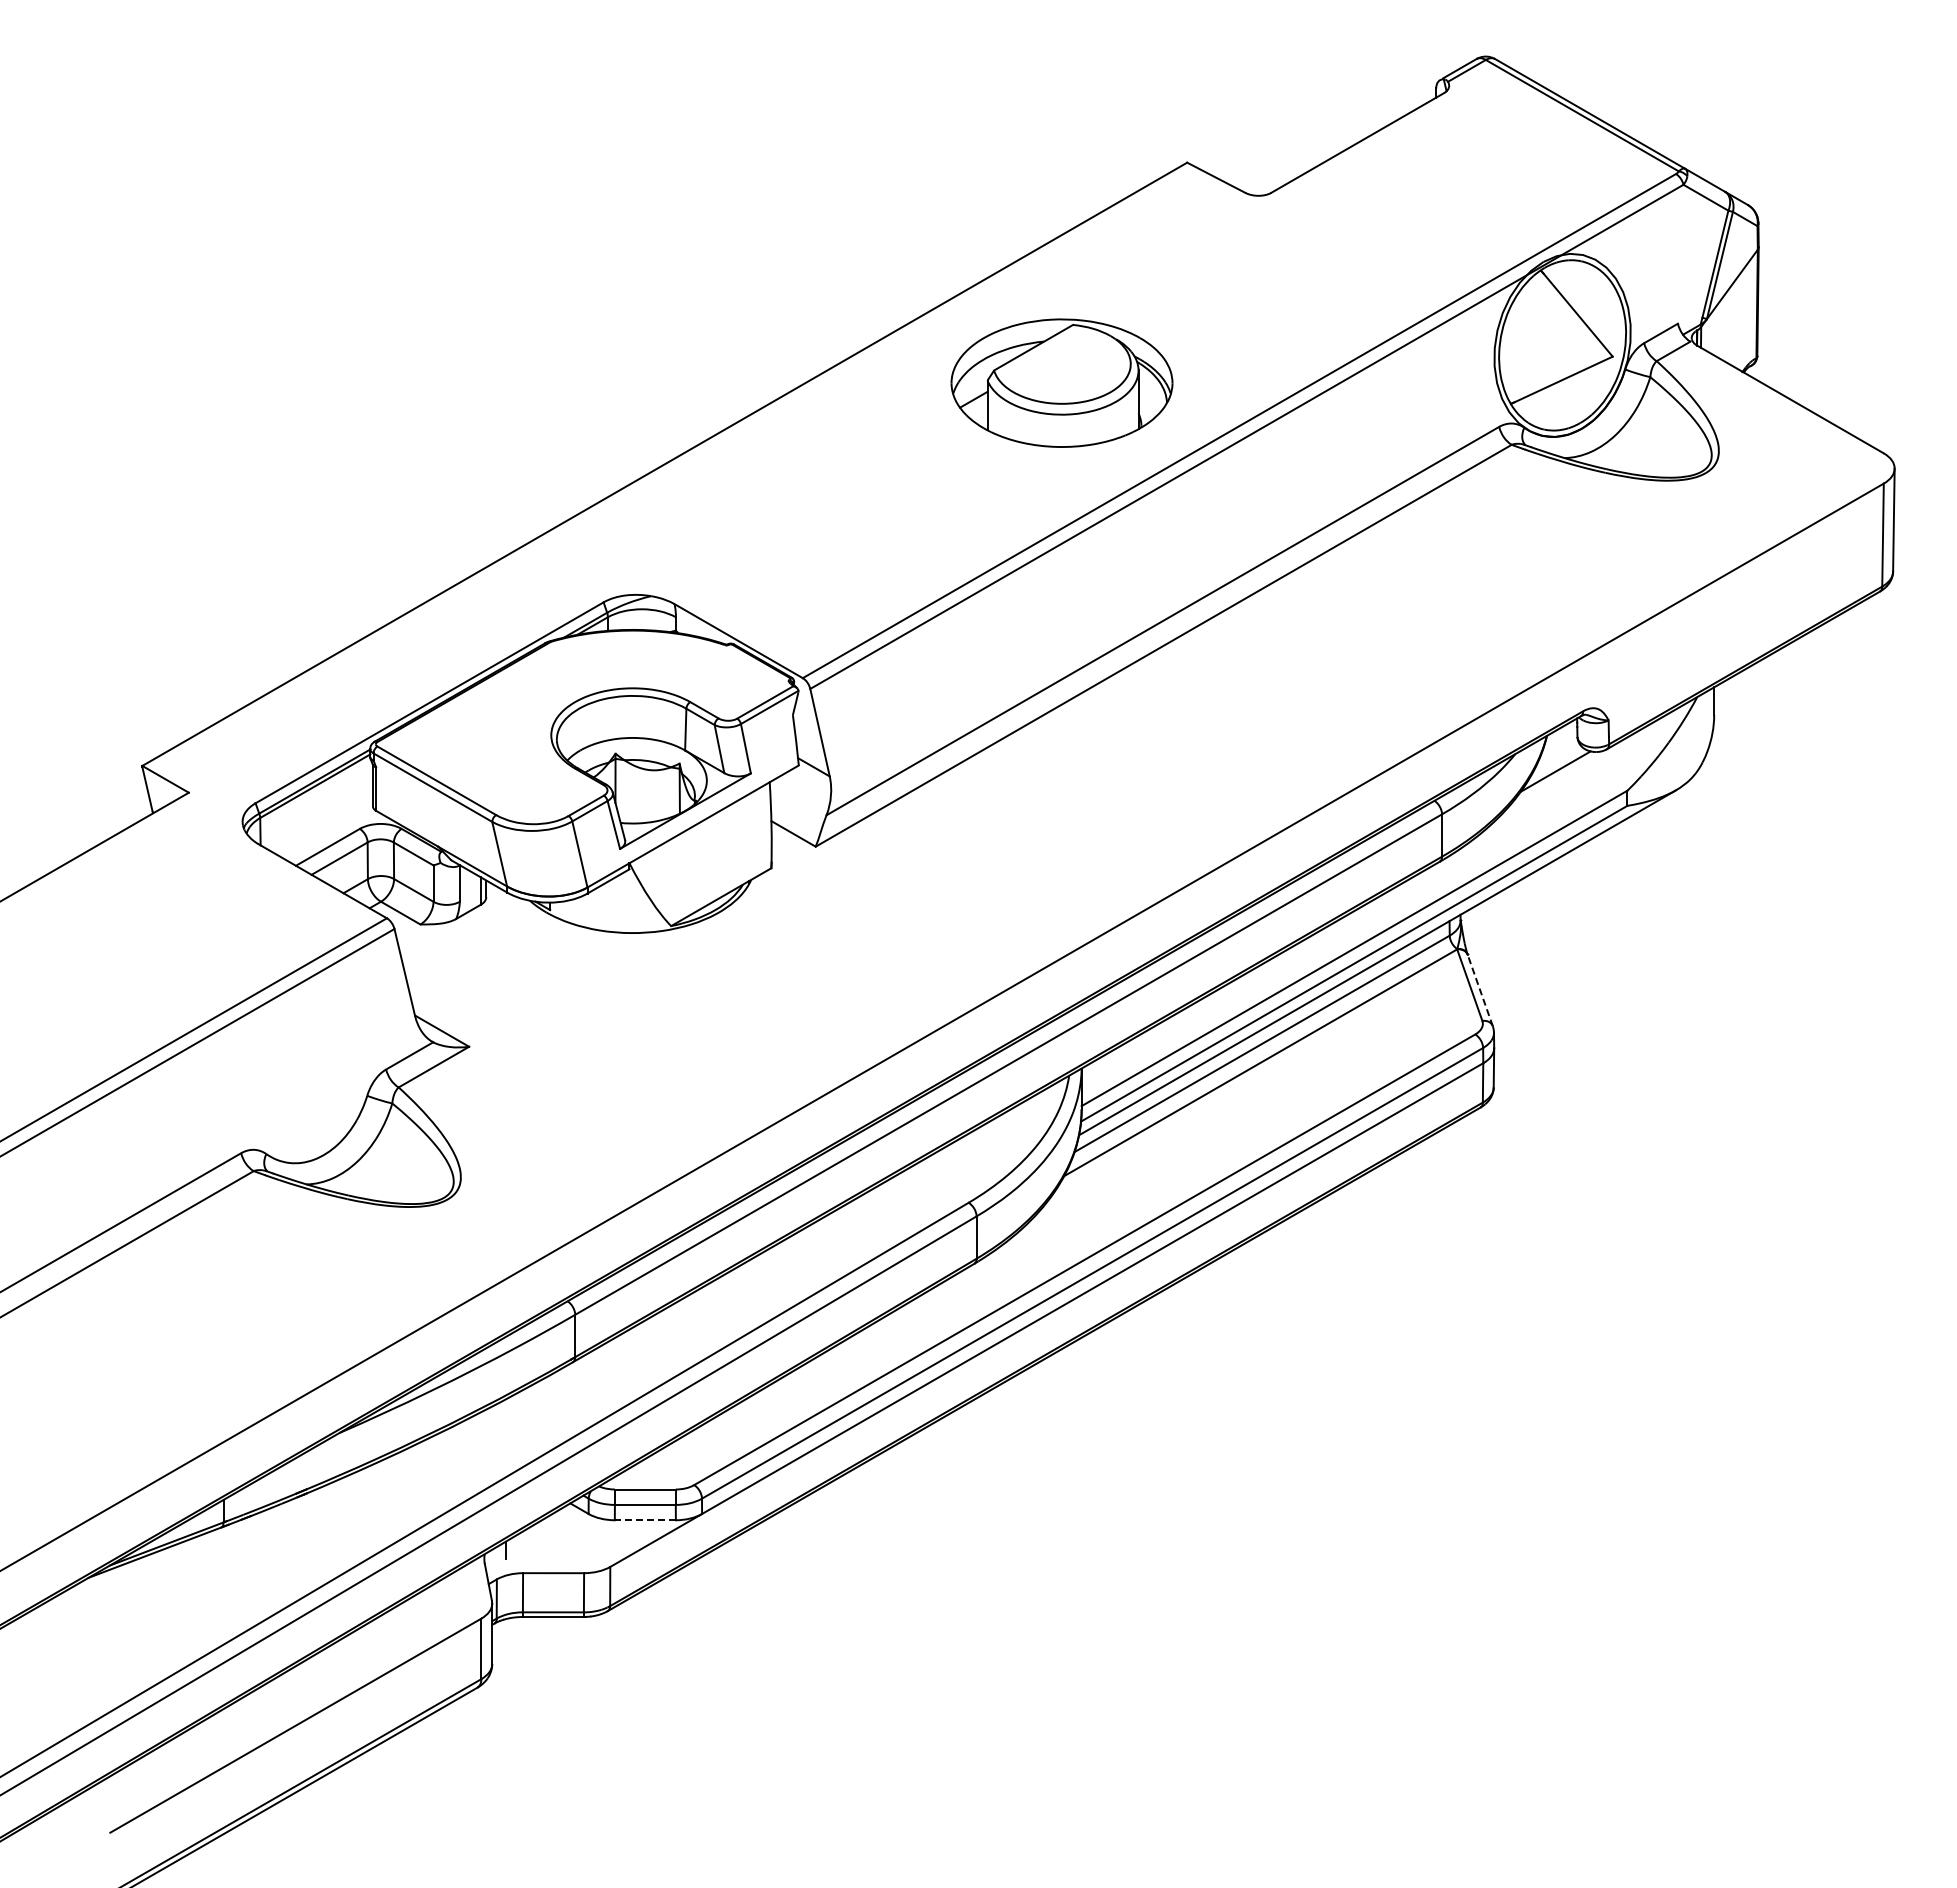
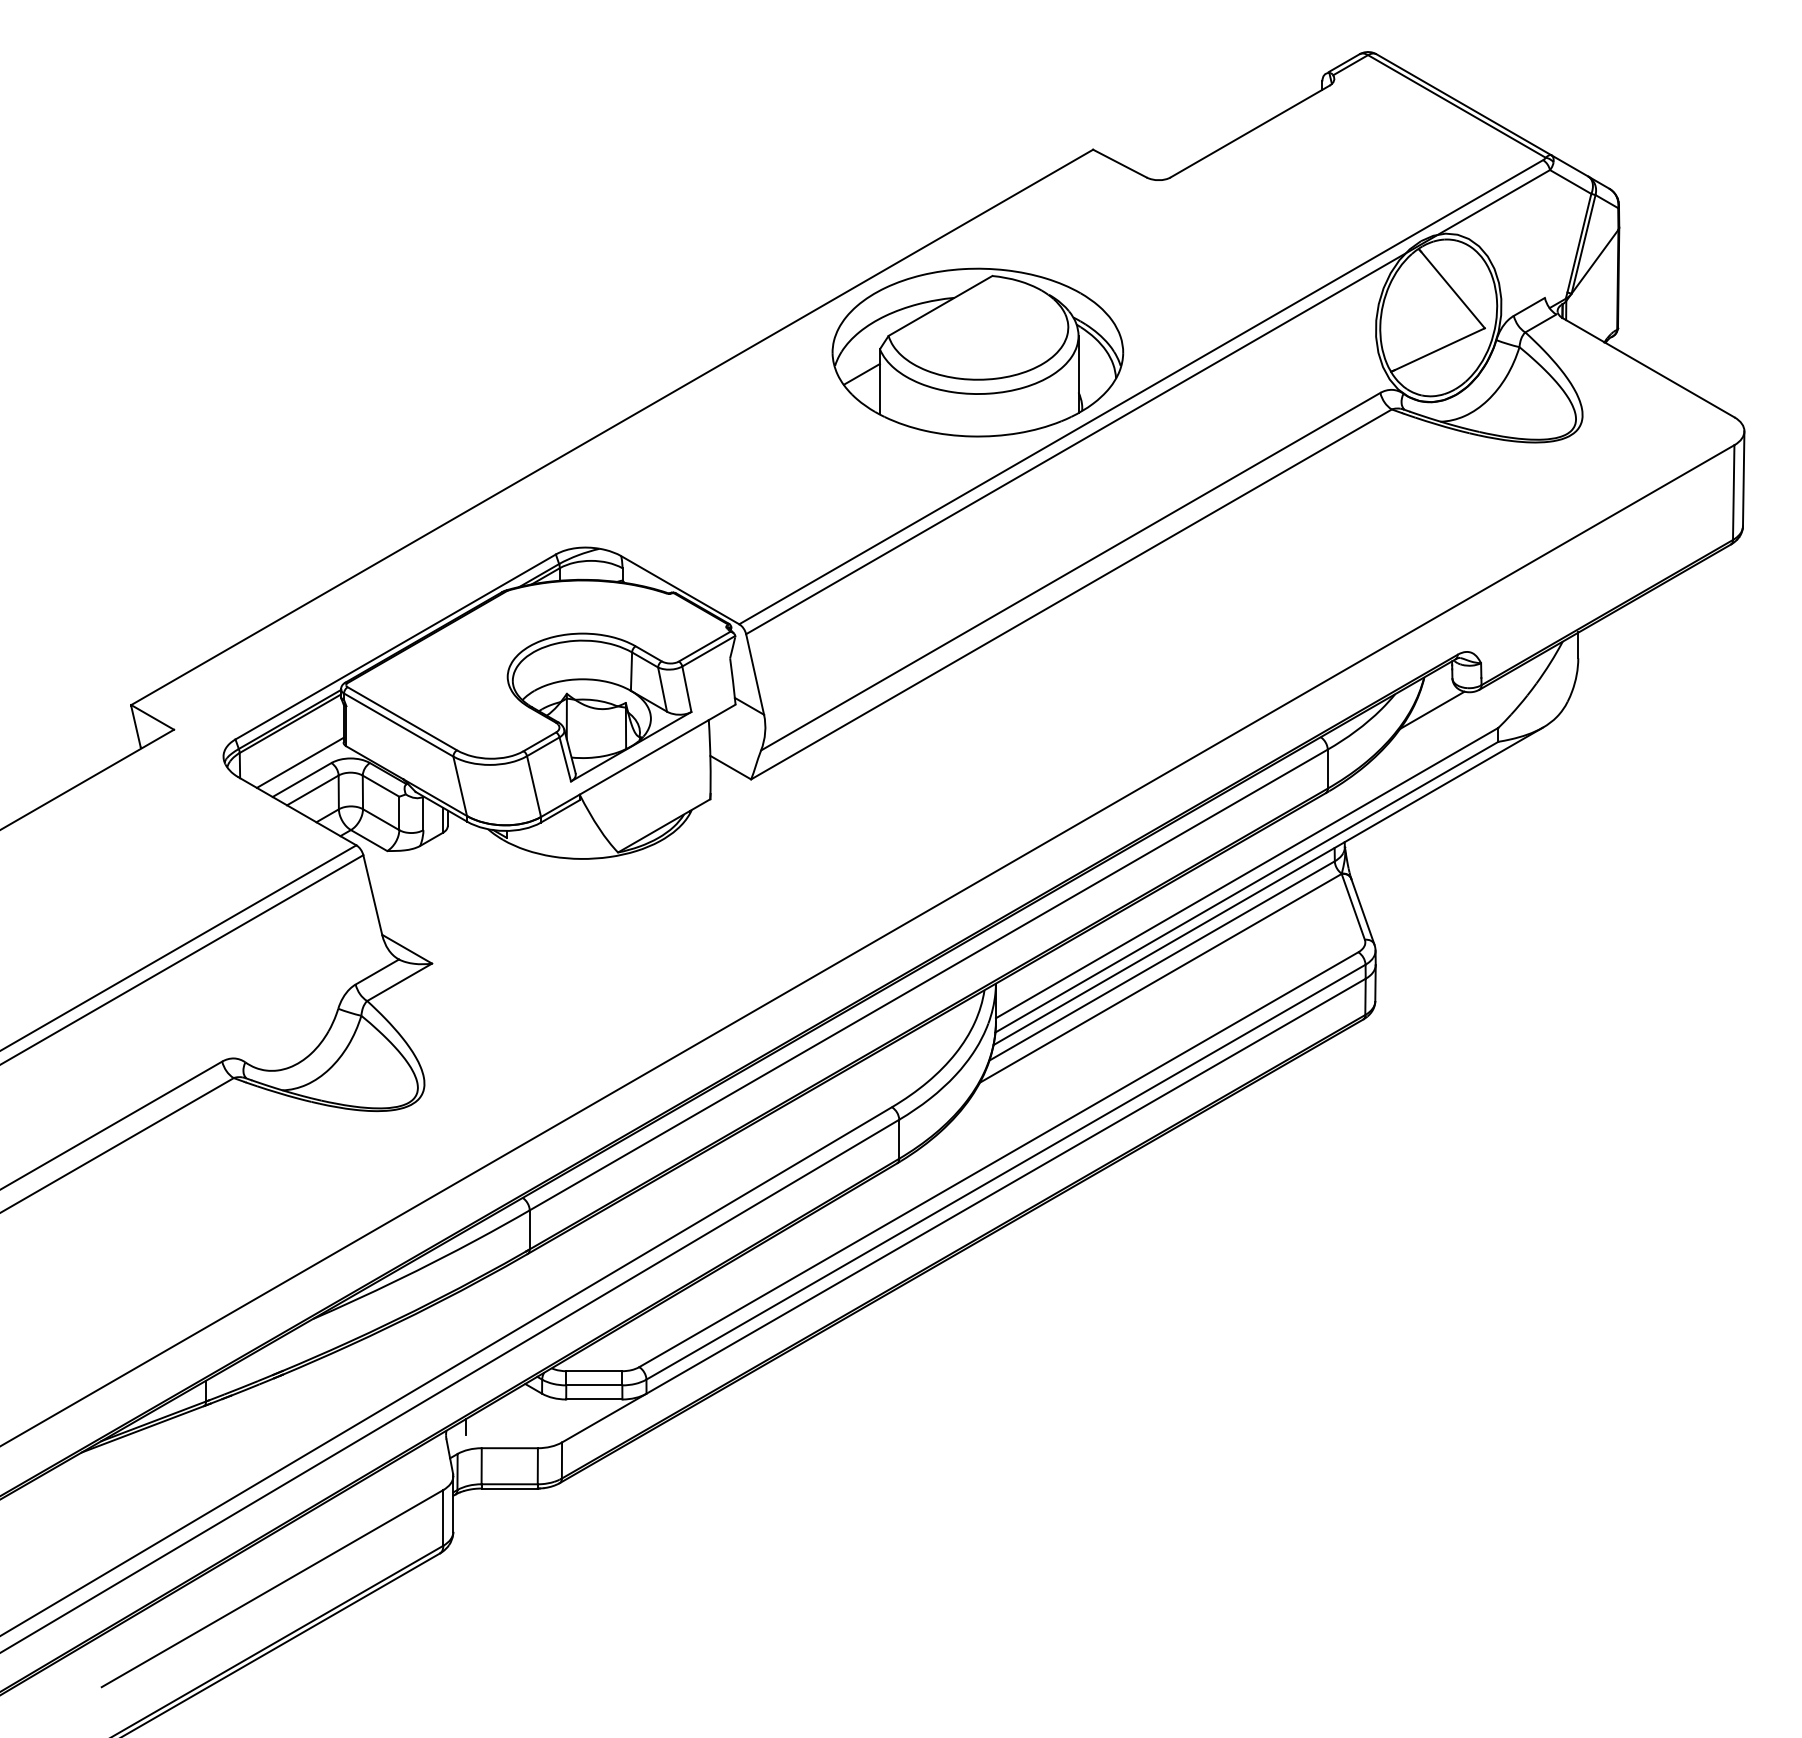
part: (1061, 383) -> (977, 353), size x1.43
line: (325, 828) -> (299, 762), added
line: (1480, 990) -> (1363, 911), dashed -> solid
line: (645, 1520) -> (594, 1399), dashed -> solid

